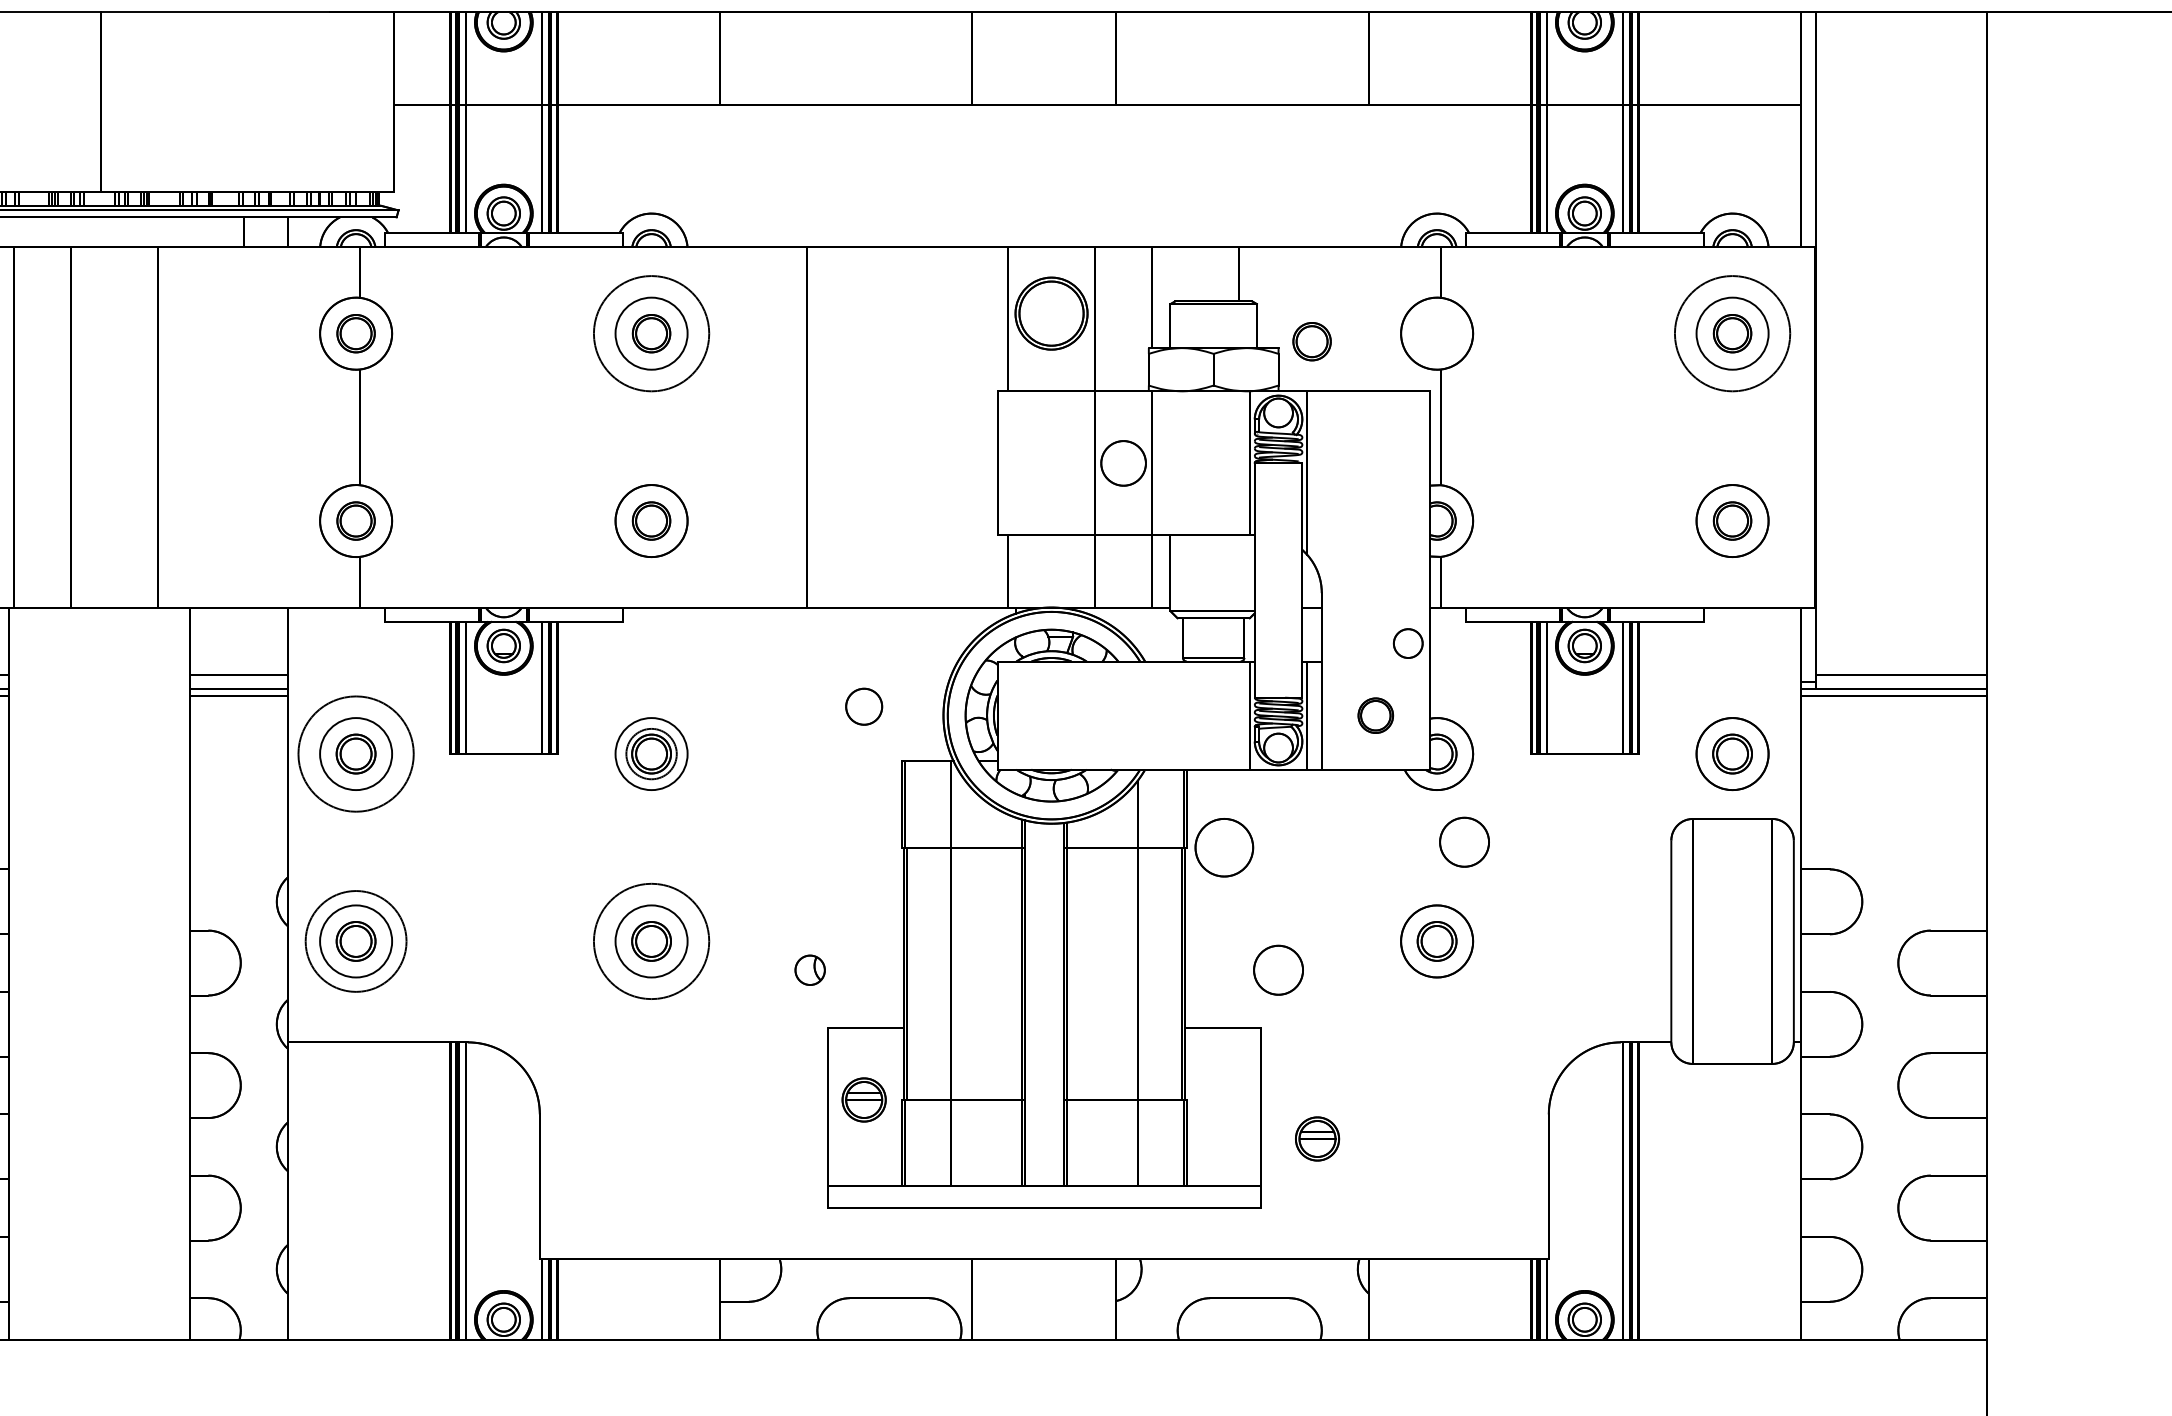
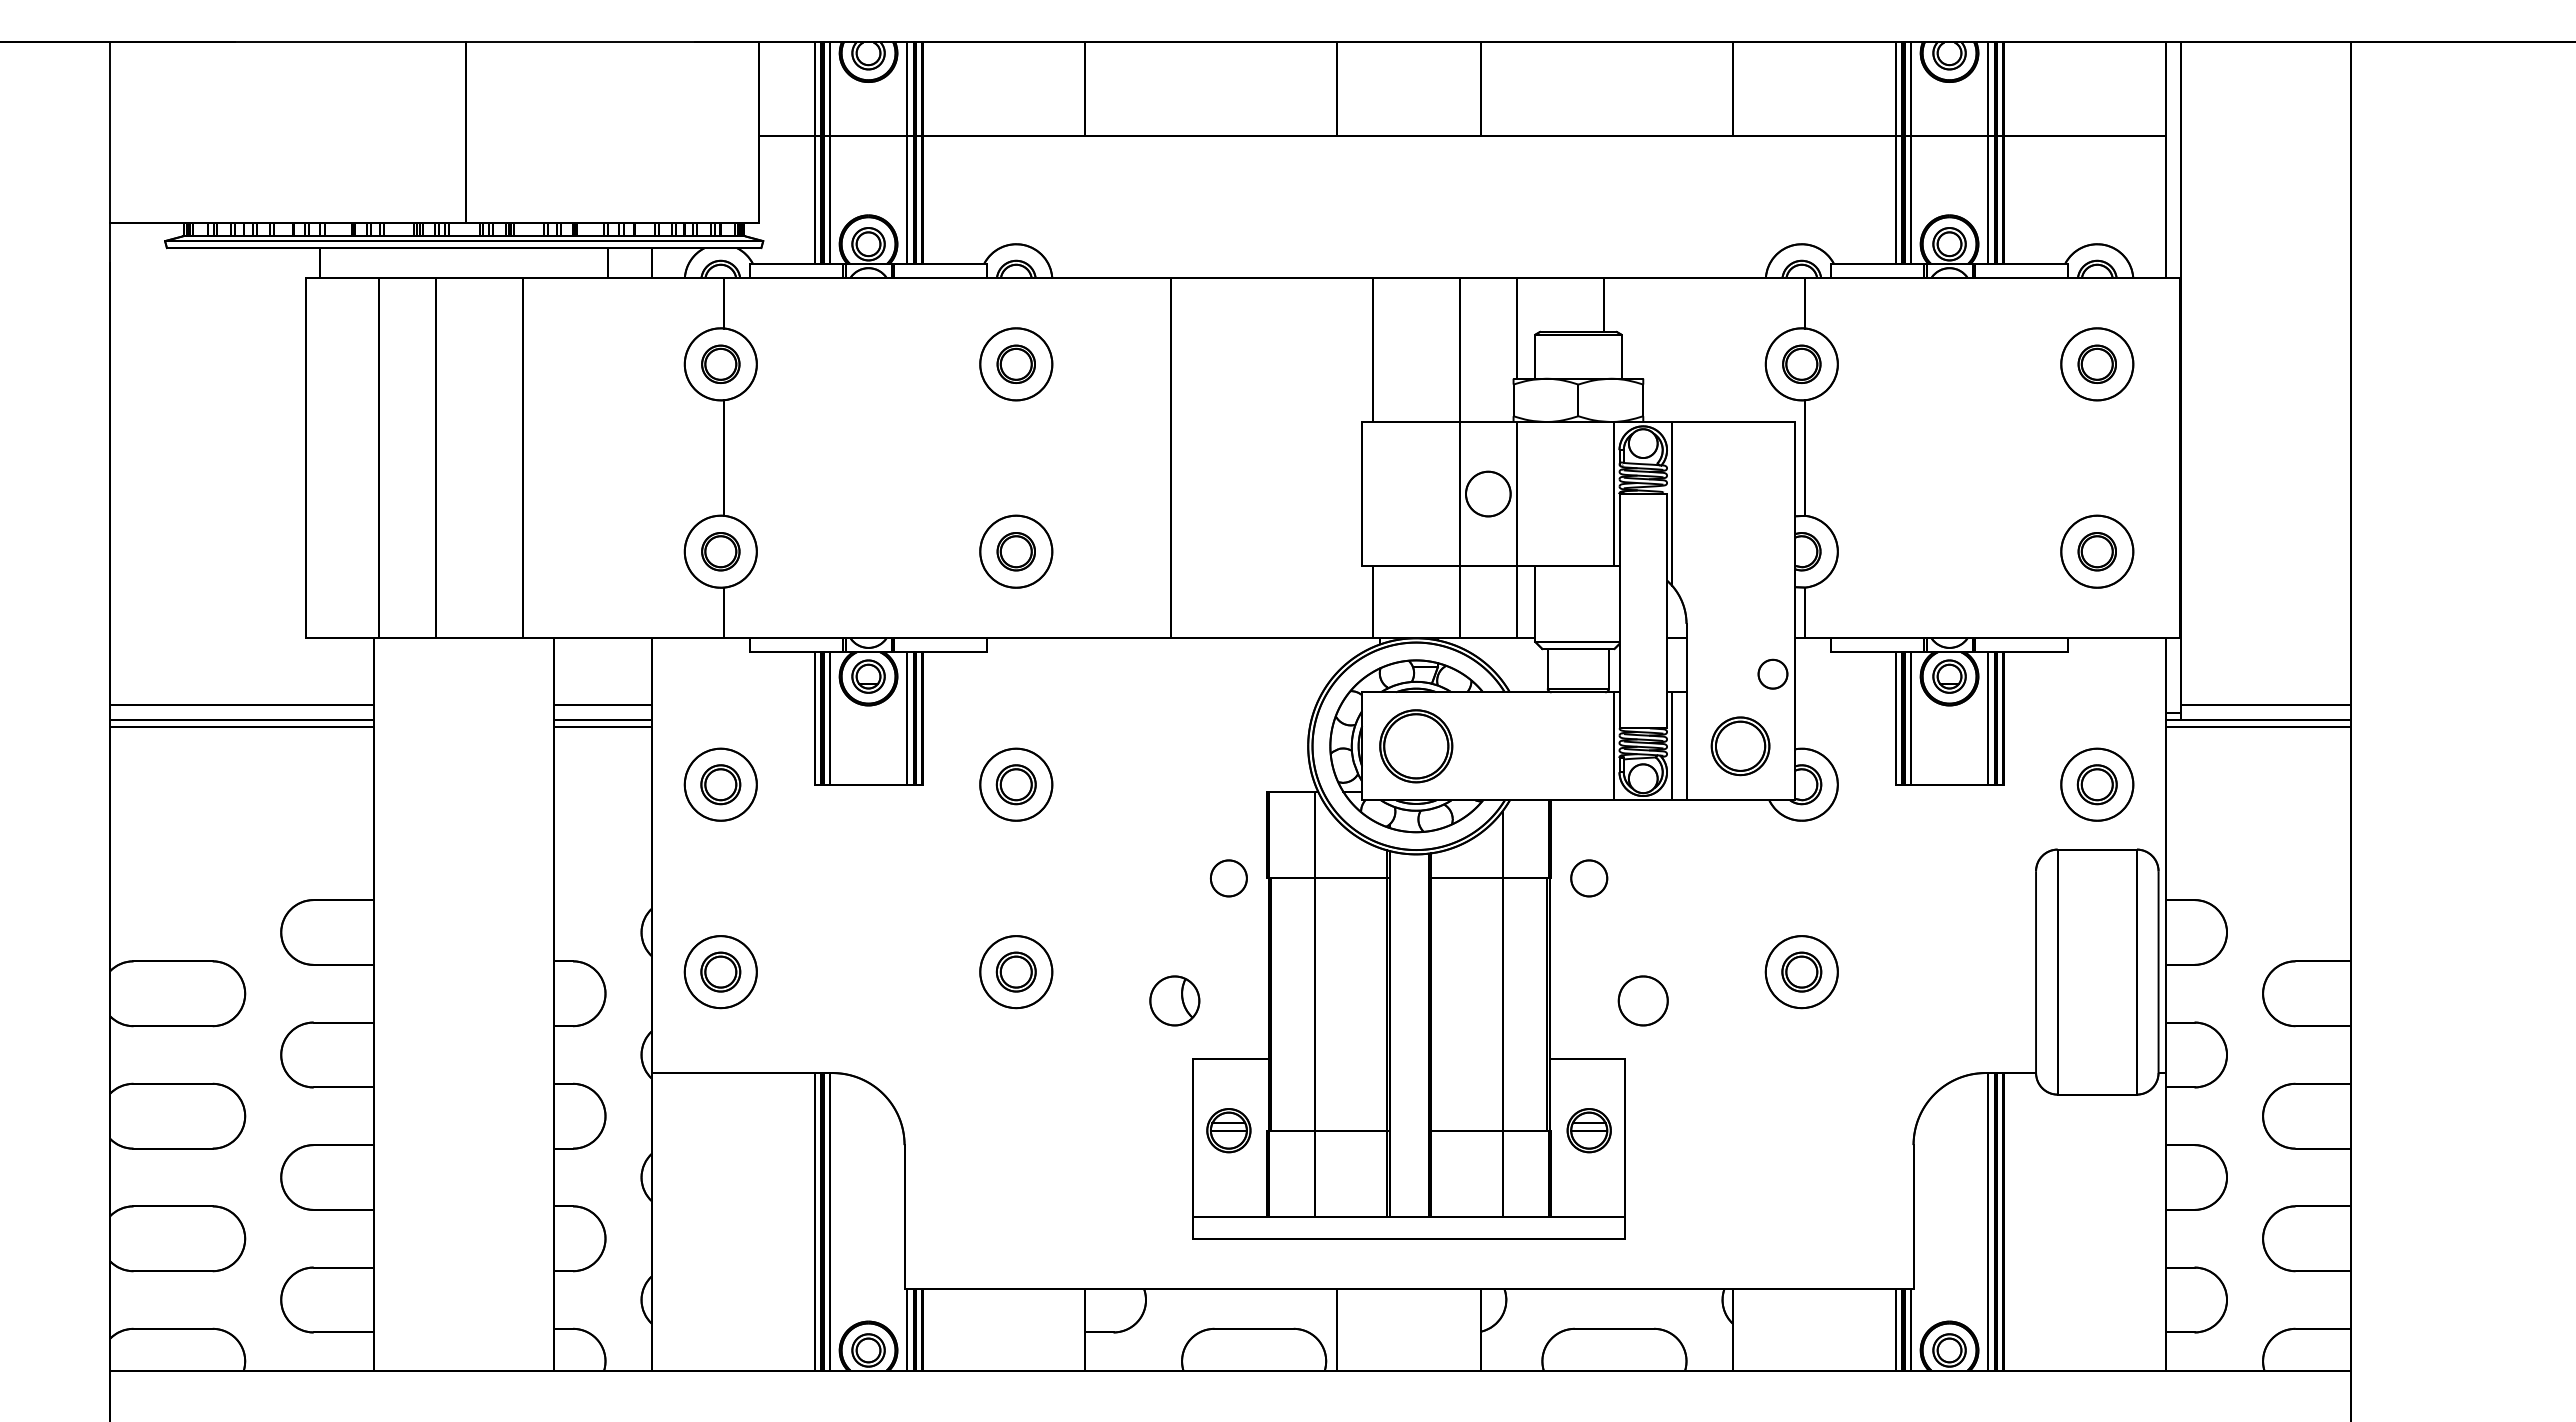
part: (1051, 313) -> (1416, 746), moved
circle: (651, 333) -> (1016, 364), size x0.62
circle: (1732, 333) -> (2097, 364), size x0.62
part: (1311, 340) -> (1801, 363), moved
circle: (863, 706) -> (1228, 878), moved
part: (1375, 715) -> (1740, 746), size x1.67
circle: (355, 753) -> (720, 784), size x0.62
circle: (651, 753) -> (1016, 784), size x1.43
circle: (1463, 841) -> (1828, 872), removed
circle: (1224, 847) -> (1589, 878), size x0.62
circle: (355, 941) -> (720, 972), size x0.71
circle: (651, 941) -> (1016, 972), size x0.62
part: (809, 969) -> (1174, 1000), size x1.67
part: (1316, 1138) -> (1588, 1130), moved

